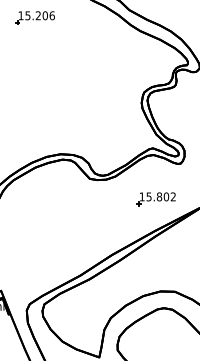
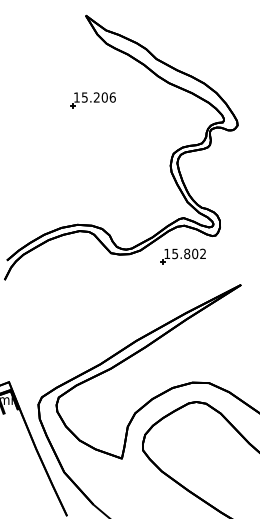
part: (34, 18) -> (92, 100), moved
part: (155, 199) -> (182, 256), moved

